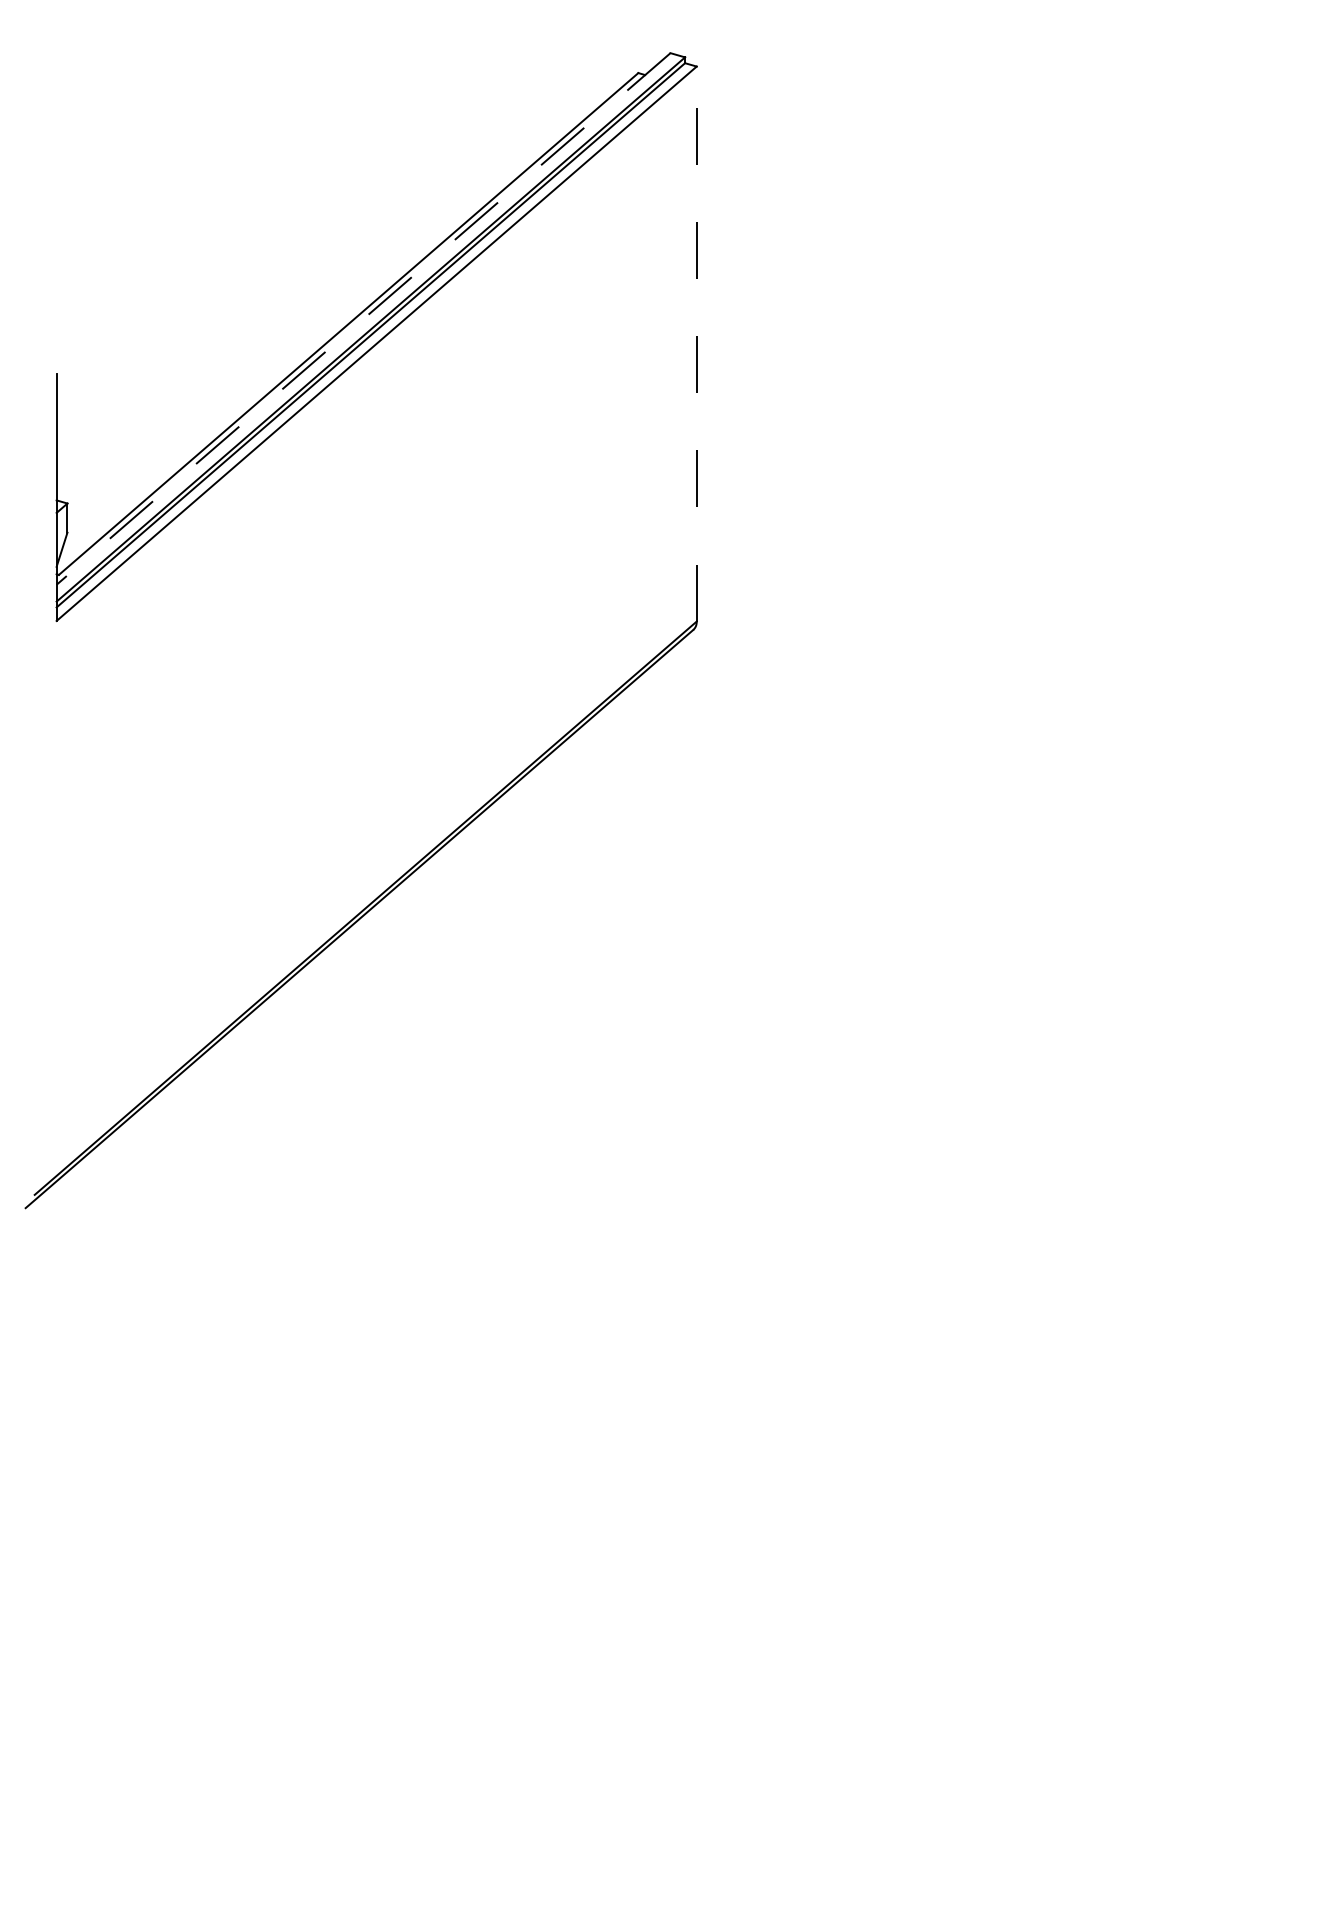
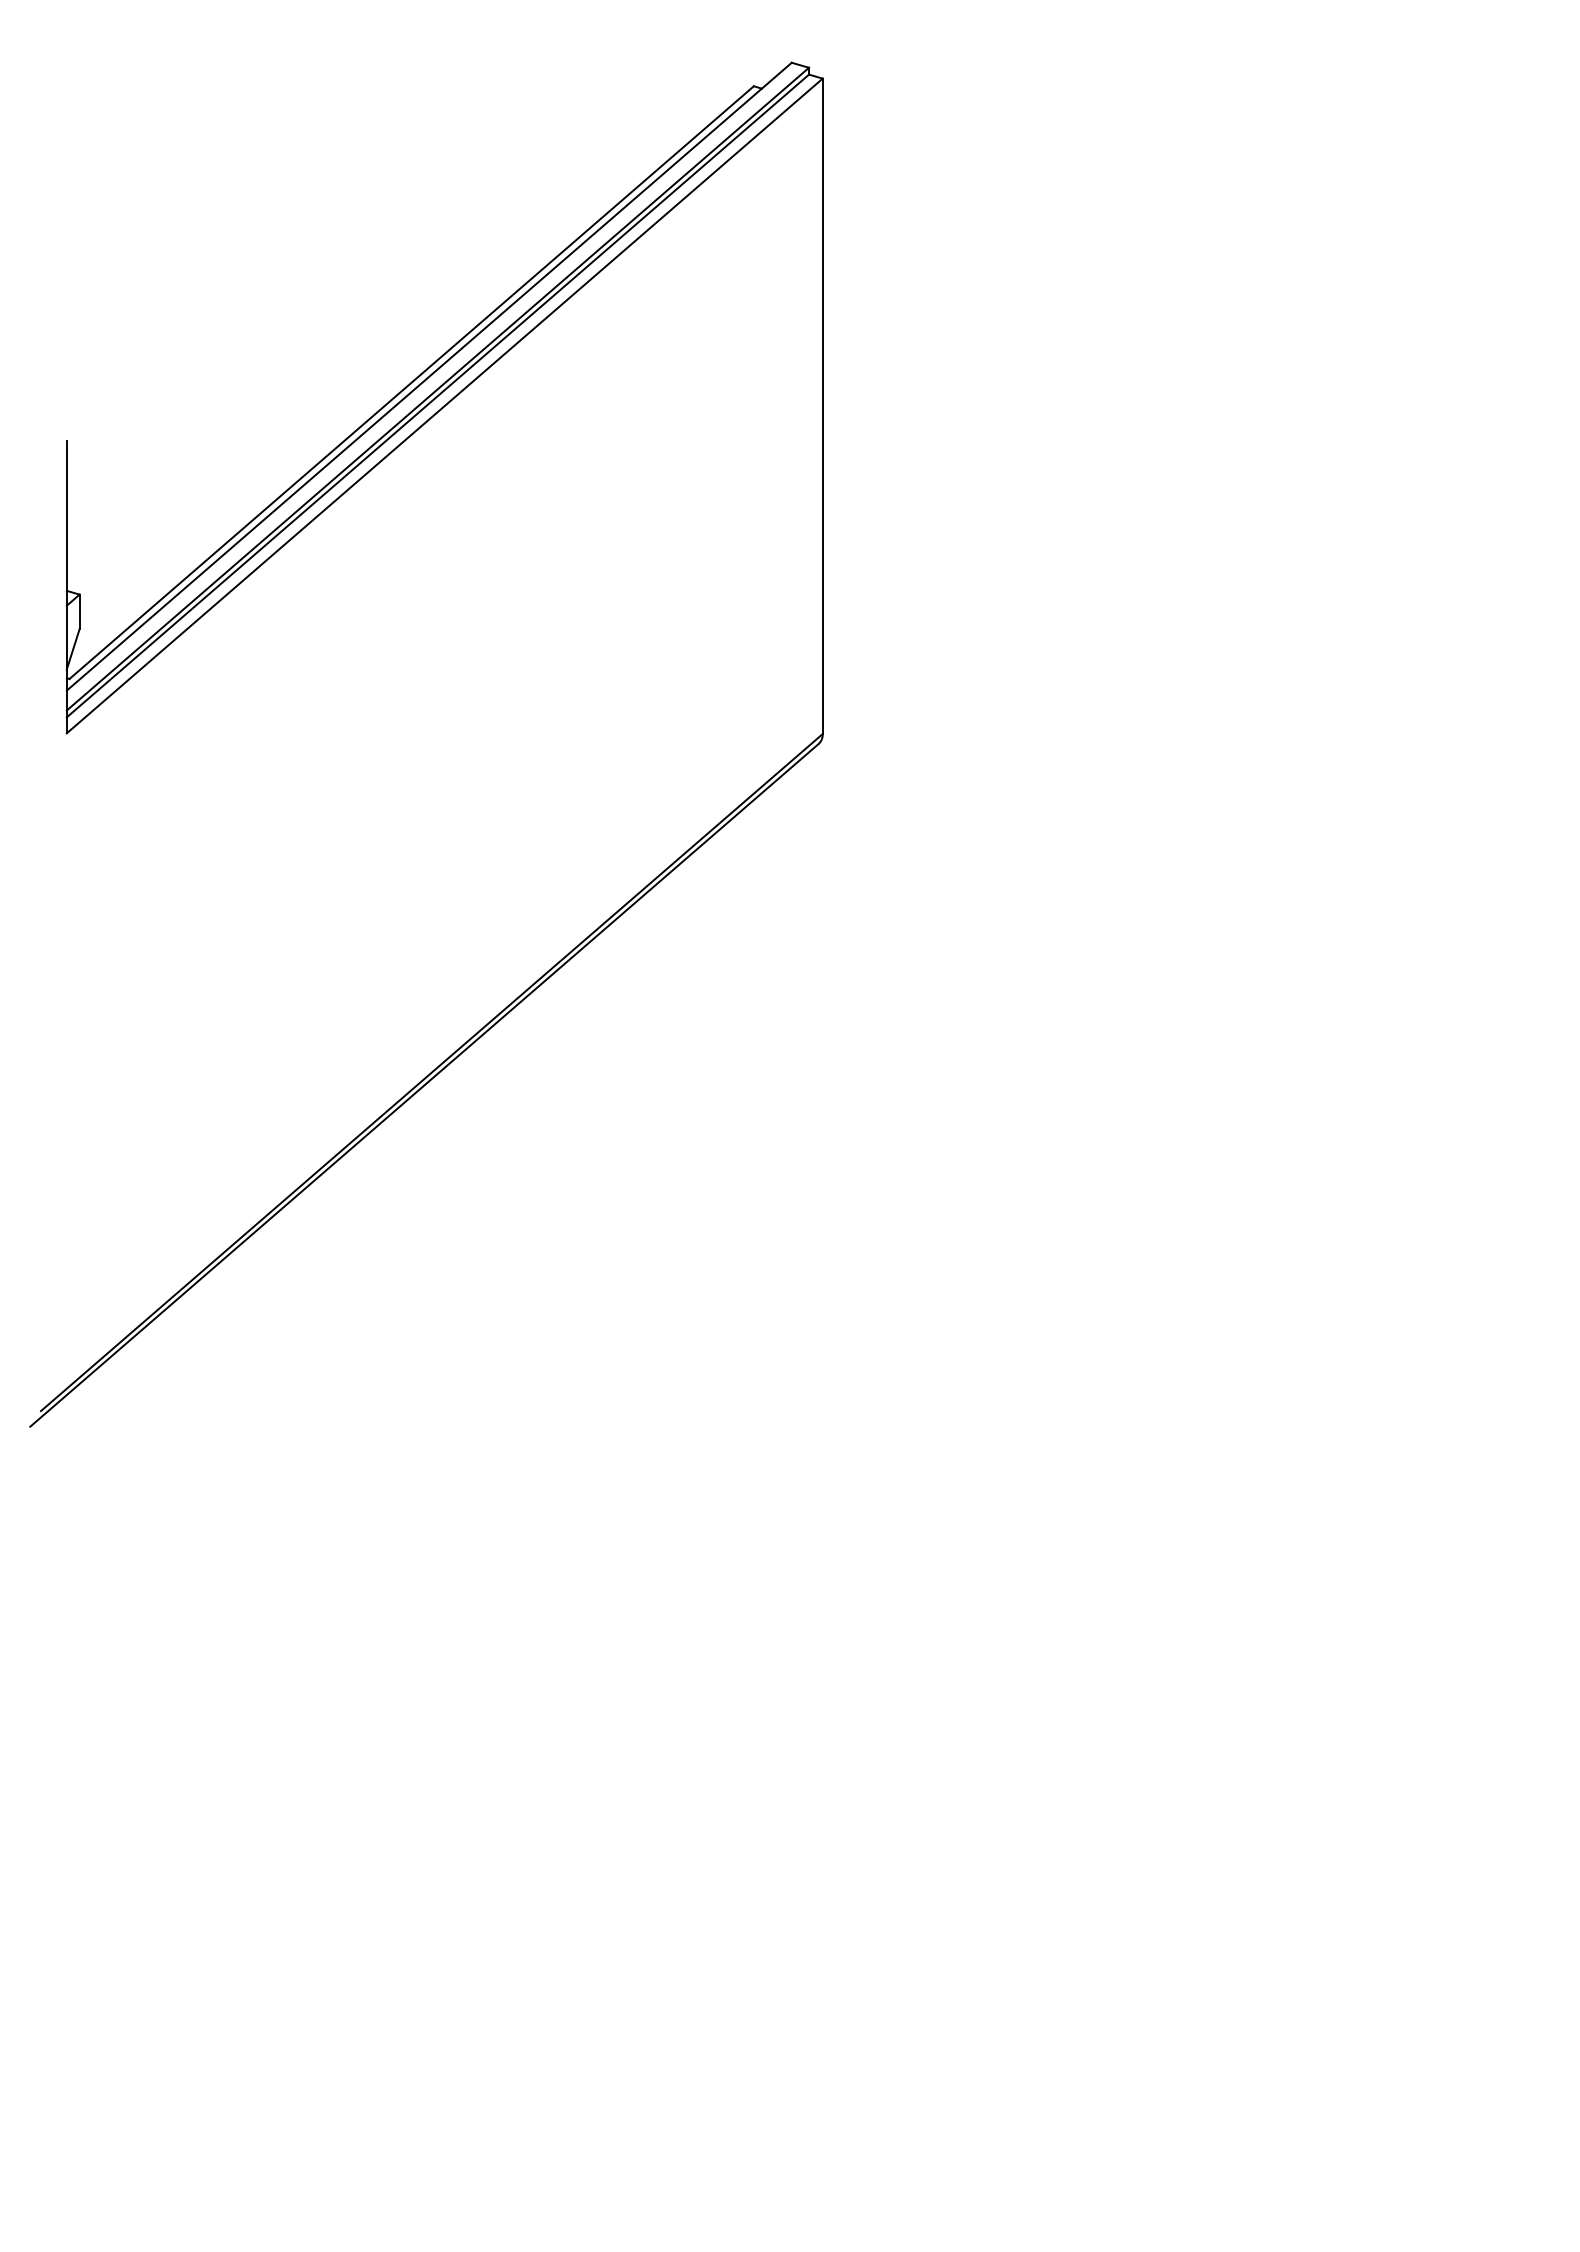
line: (363, 318) -> (429, 376), dashed -> solid
line: (696, 344) -> (822, 406), dashed -> solid

